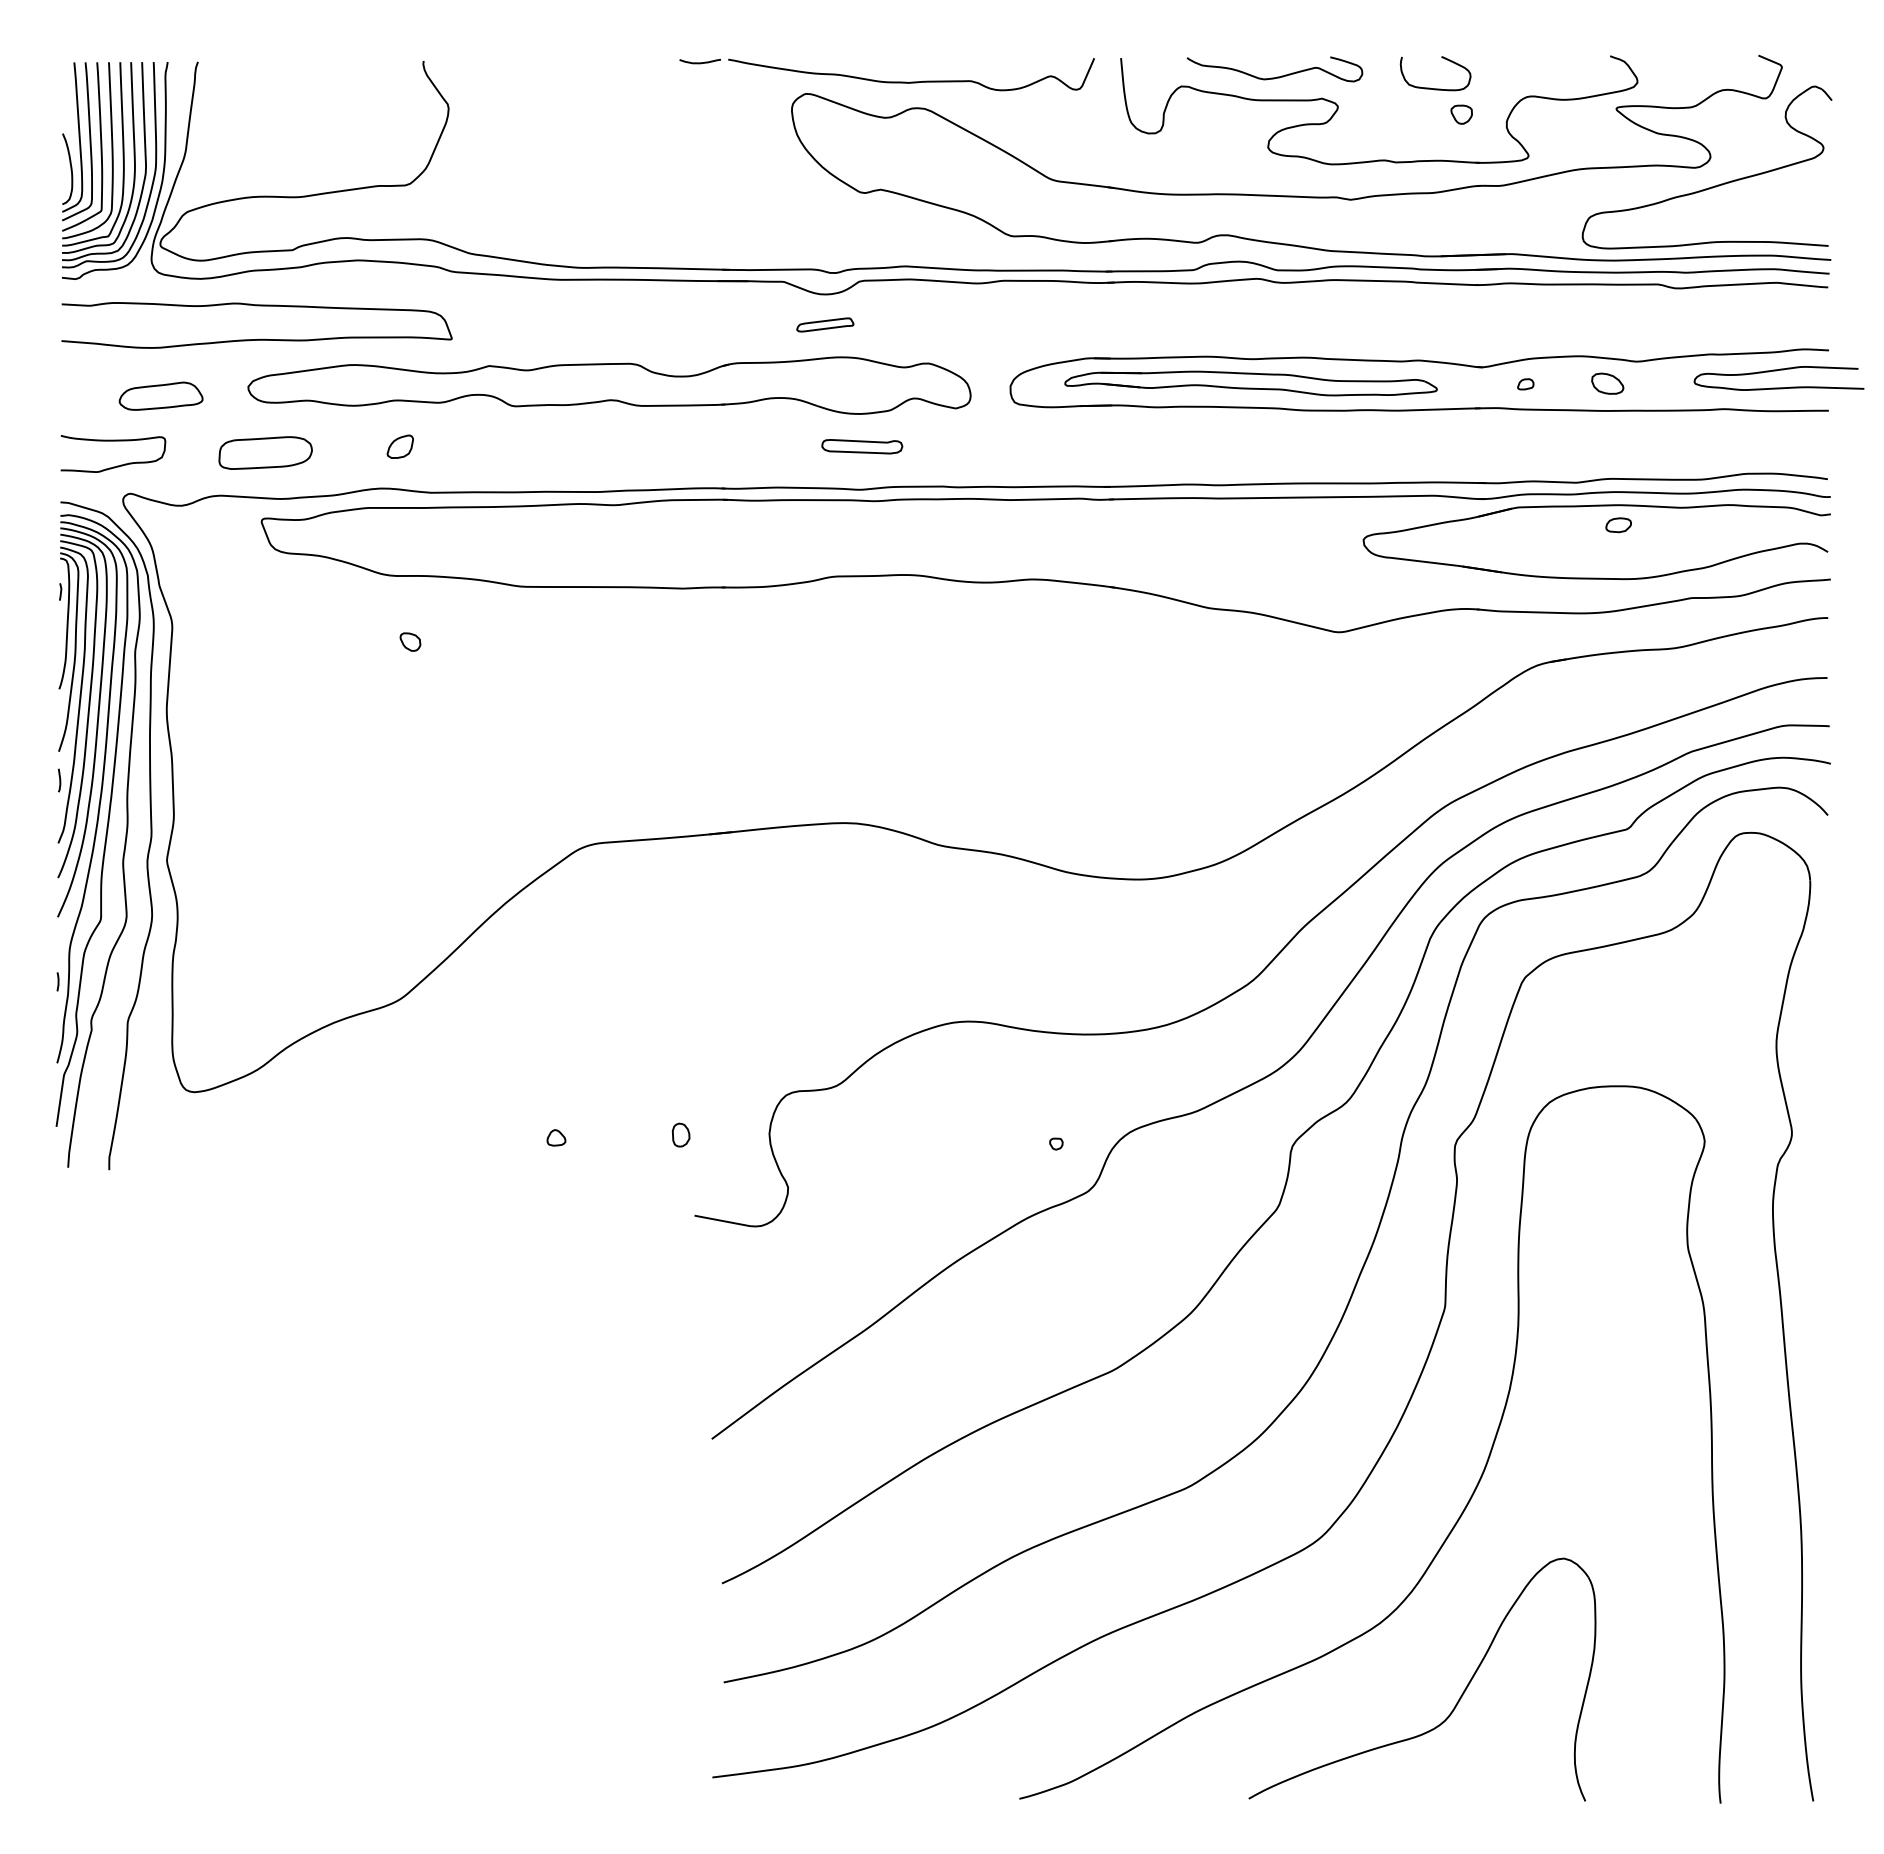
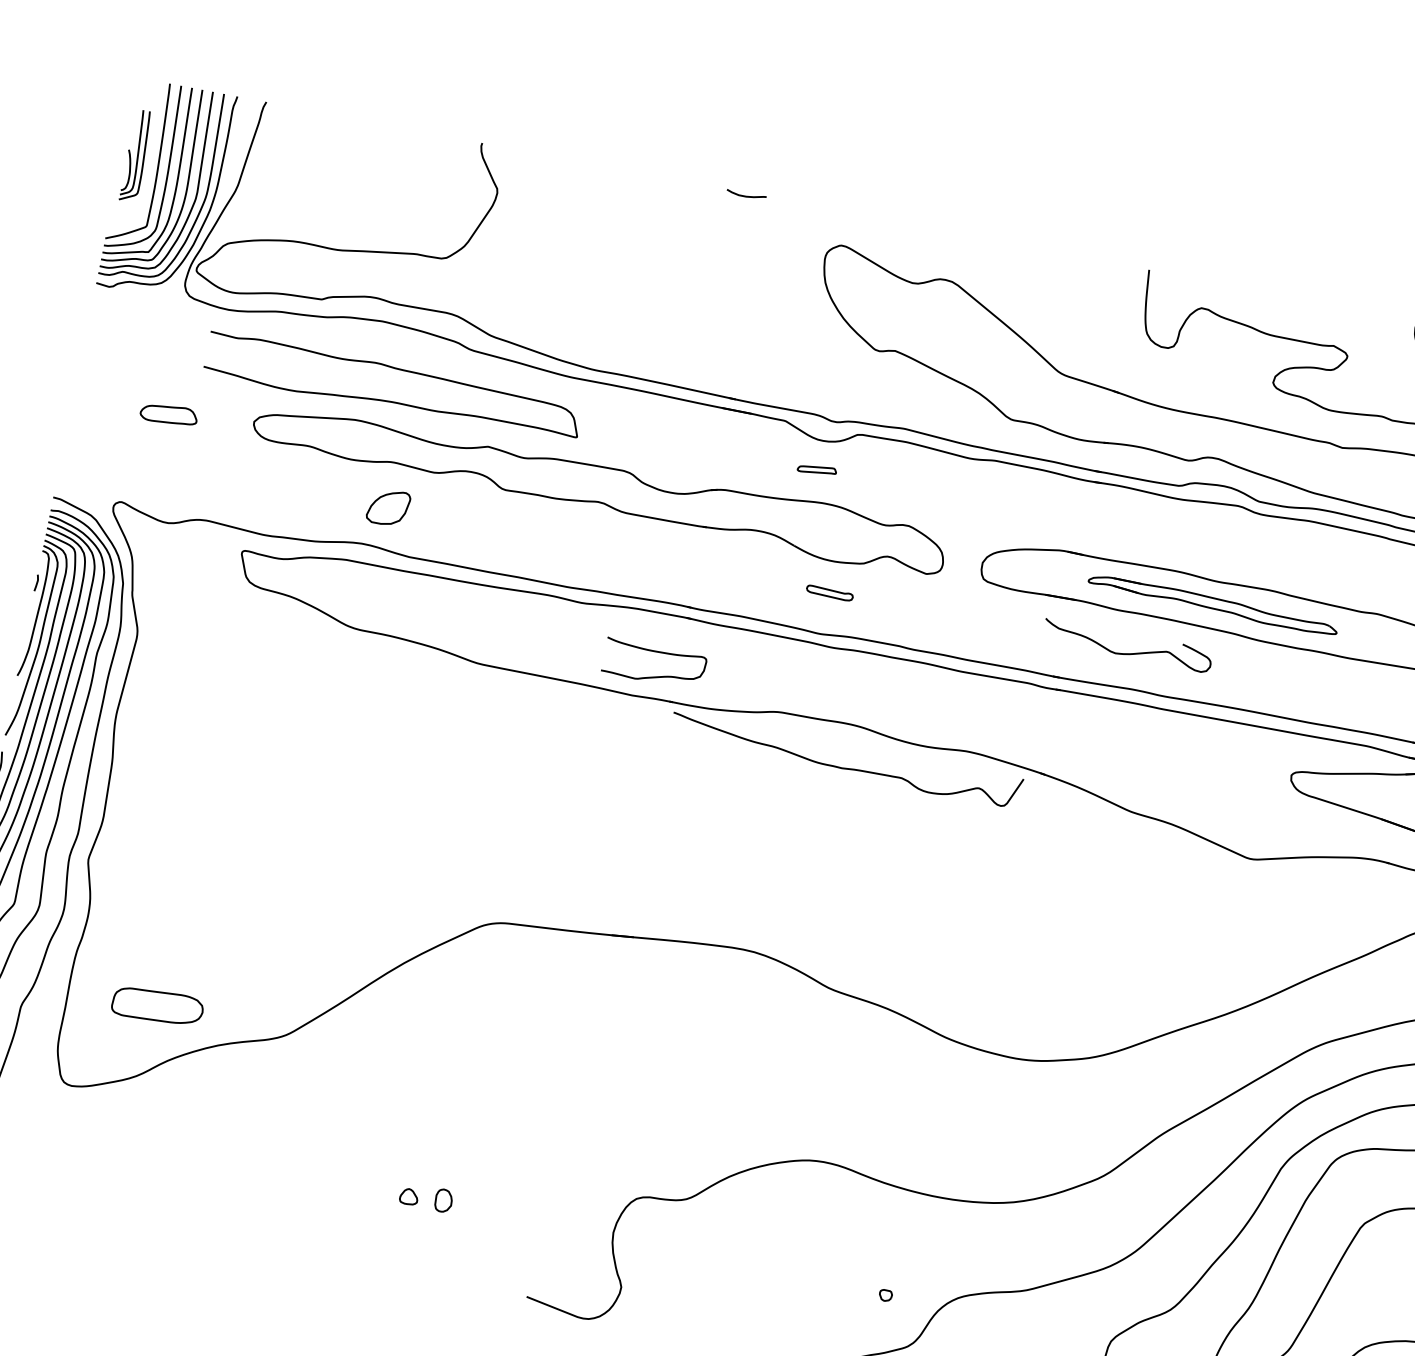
curve: (1277, 76) -> (1128, 653), moved
curve: (911, 81) -> (844, 767), moved
part: (77, 141) -> (136, 155), size x0.6
part: (825, 324) -> (817, 469), size x0.7
curve: (259, 338) -> (393, 400), moved
part: (1250, 383) -> (1212, 604), size x0.7
part: (160, 395) -> (168, 413), size x0.7
curve: (113, 441) -> (656, 652), moved
part: (399, 446) -> (387, 506), size x1.6
part: (862, 446) -> (830, 592), size x0.6
part: (265, 452) -> (157, 1005), moved
part: (410, 641) -> (361, 695), removed
part: (680, 1134) -> (443, 1200), moved

